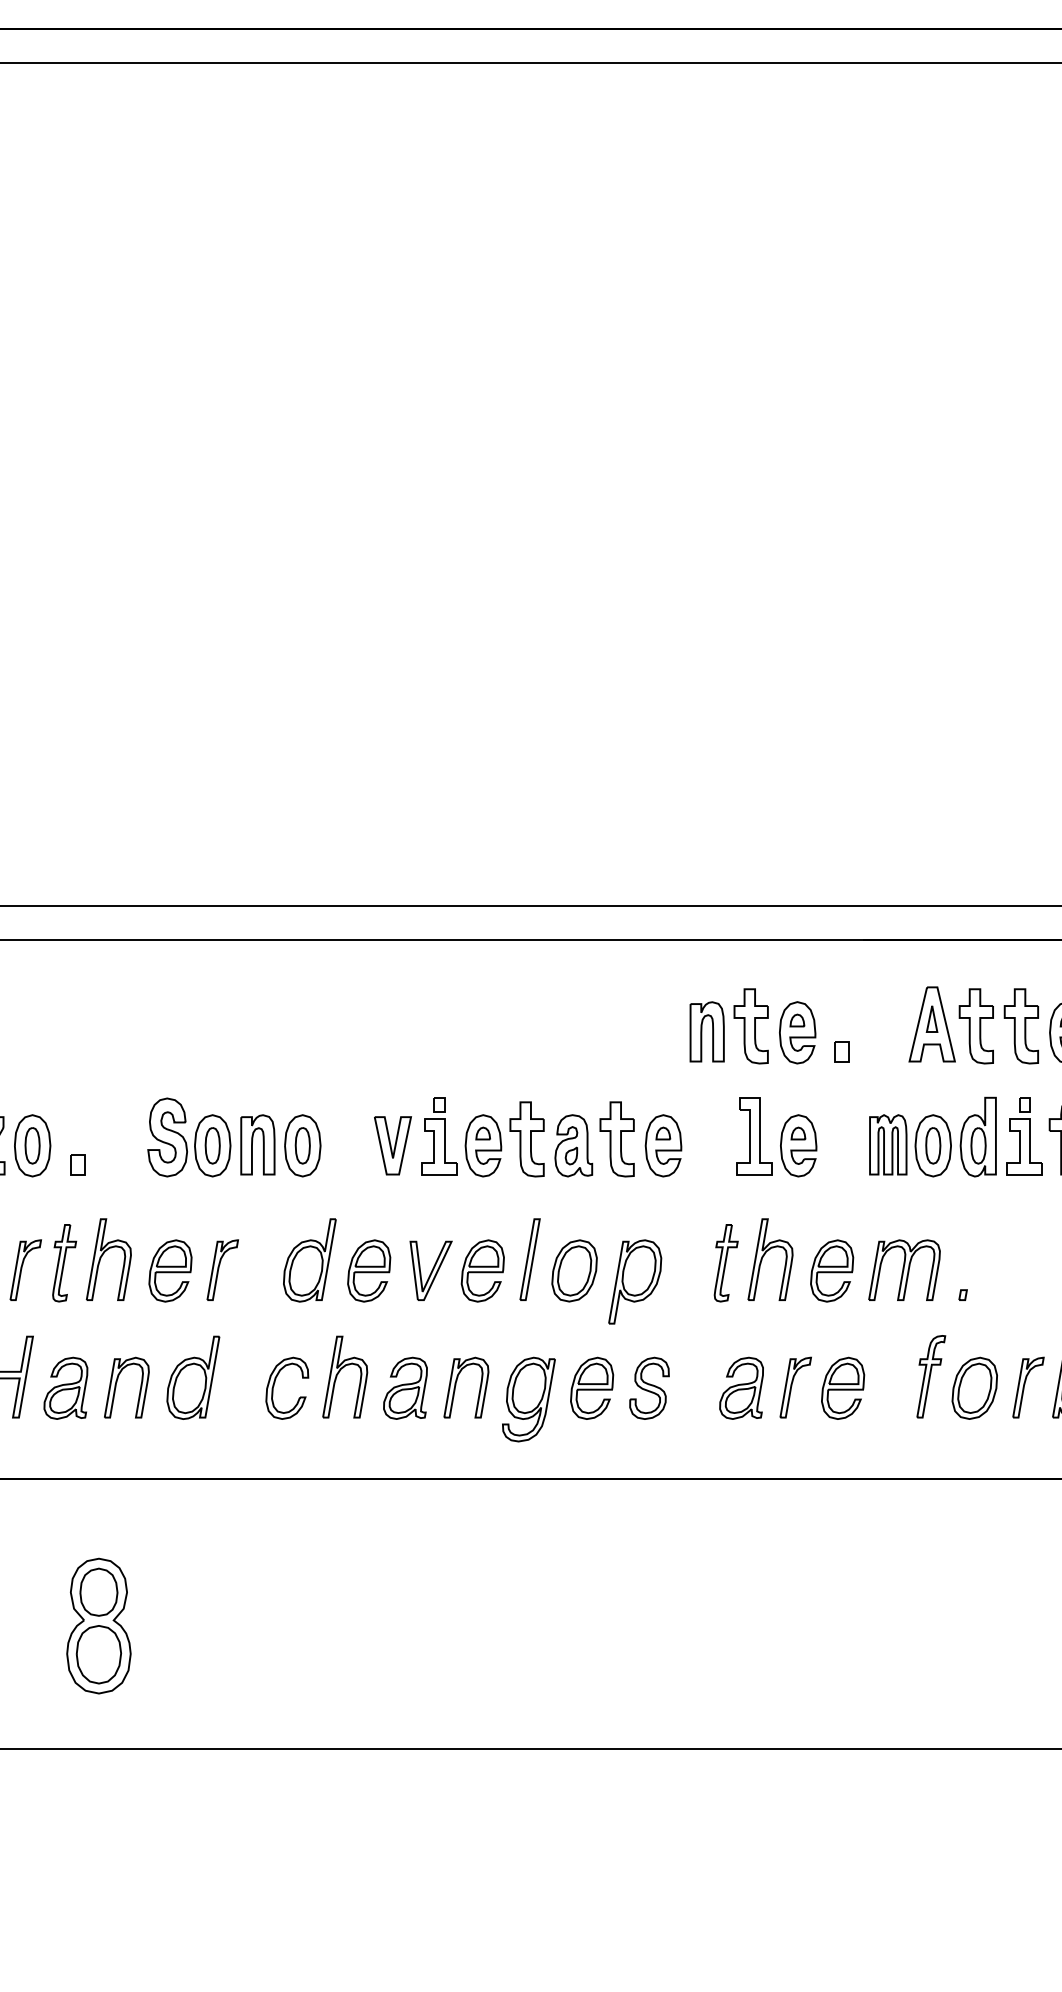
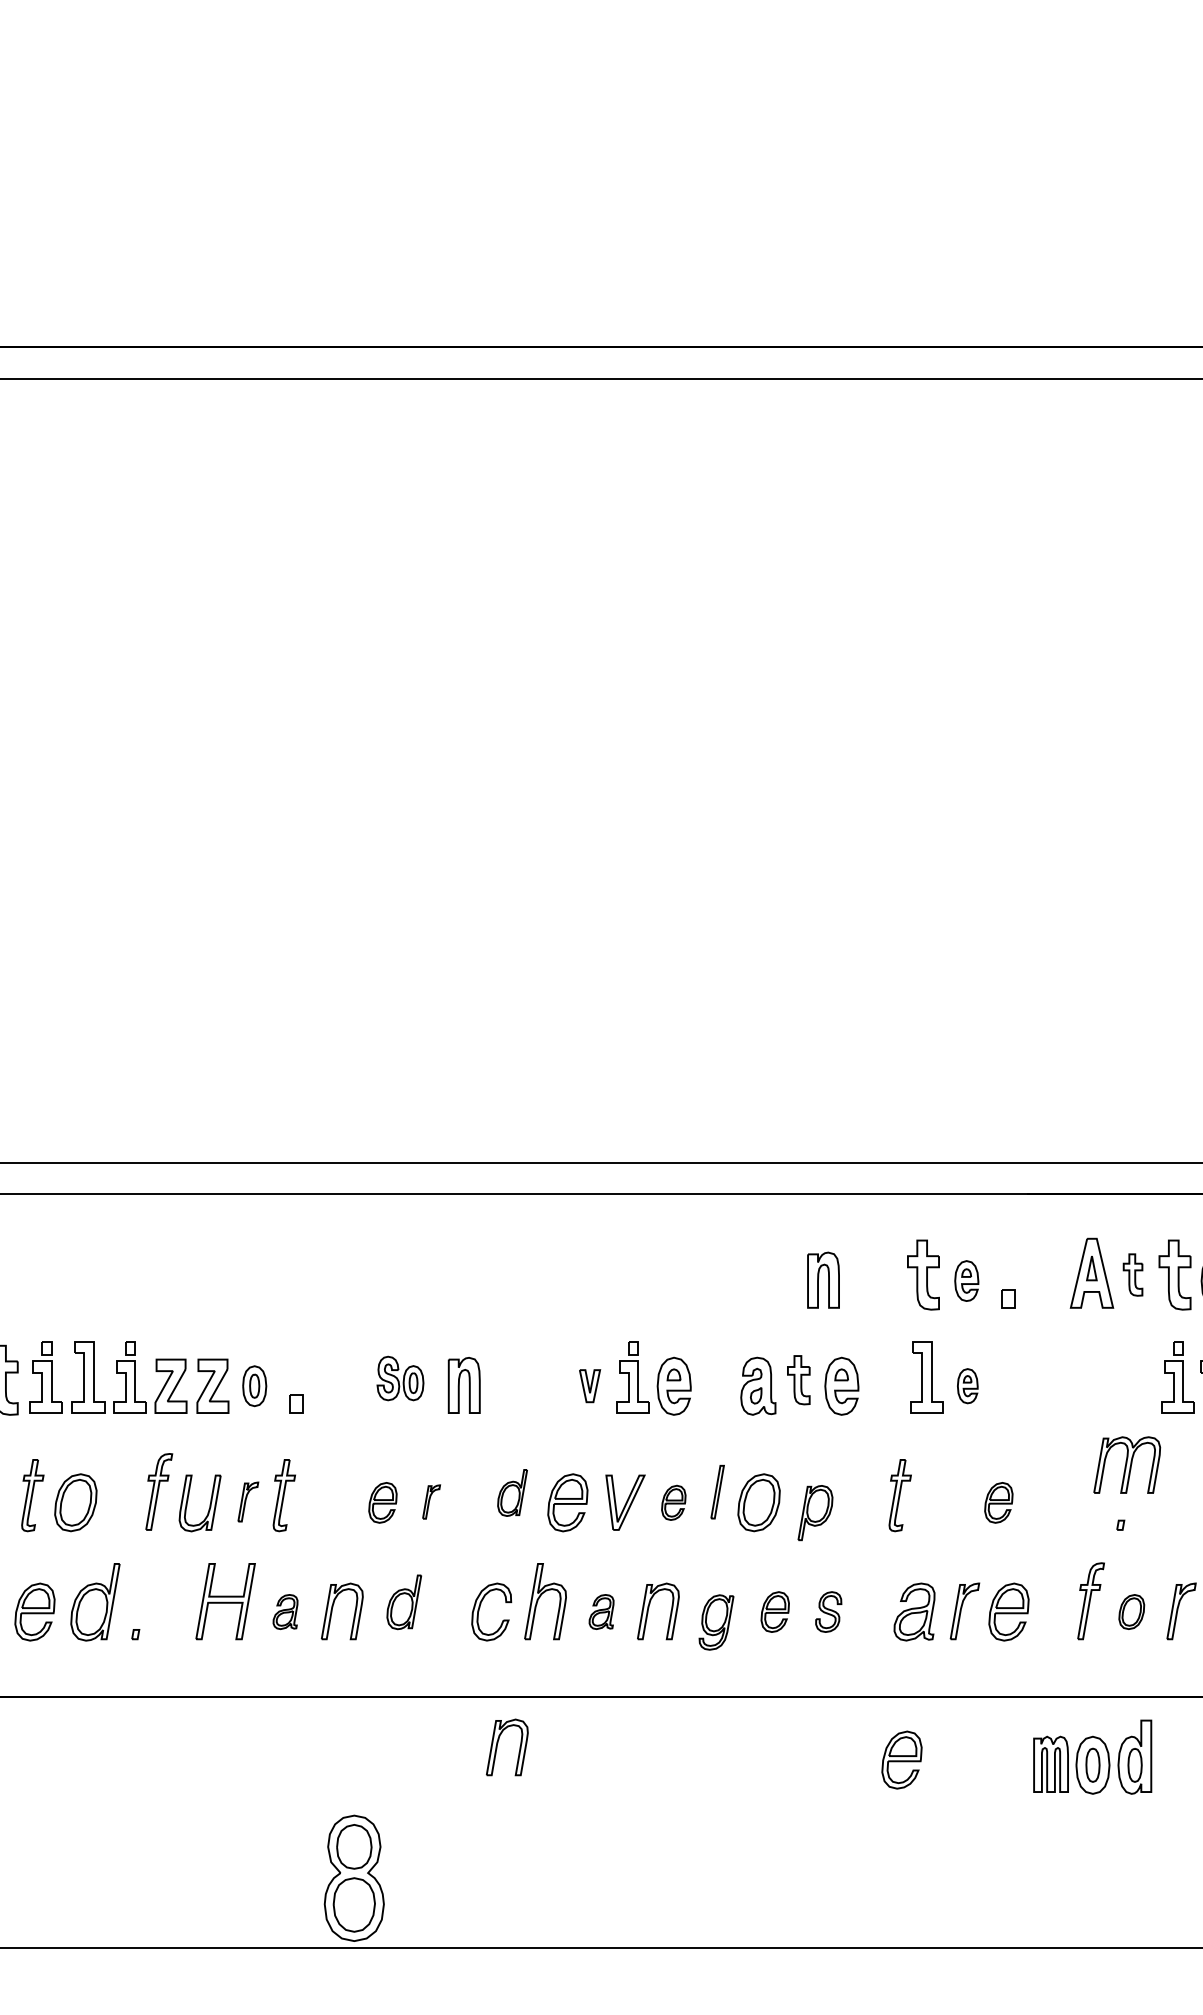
part: (975, 1025) -> (1132, 1274), size x0.6
part: (707, 1031) -> (823, 1279), moved
part: (797, 1032) -> (966, 1280), size x0.7
part: (932, 1136) -> (1092, 1756), moved
part: (189, 1137) -> (400, 1378), size x0.6
part: (526, 1138) -> (714, 1379), removed
part: (616, 1138) -> (798, 1379), size x0.7
part: (32, 1144) -> (254, 1385), size x0.7
part: (302, 1144) -> (505, 1385), removed
part: (392, 1144) -> (589, 1385), size x0.6
part: (798, 1144) -> (967, 1385), size x0.6
part: (108, 1258) -> (325, 1491), removed
part: (529, 1258) -> (717, 1491), size x0.7
part: (770, 1258) -> (941, 1491), removed
part: (309, 1259) -> (512, 1492), size x0.6
part: (26, 1269) -> (248, 1501), size x0.7
part: (222, 1269) -> (431, 1501), size x0.6
part: (904, 1269) -> (1127, 1464), moved
part: (170, 1270) -> (382, 1502), size x0.7
part: (482, 1270) -> (673, 1502), size x0.6
part: (831, 1270) -> (998, 1502), size x0.7
part: (635, 1281) -> (815, 1512), size x0.7
part: (193, 1378) -> (404, 1602), size x0.7
part: (65, 1387) -> (285, 1611), size x0.6
part: (405, 1387) -> (601, 1611), size x0.6
part: (591, 1387) -> (774, 1611), size x0.7
part: (649, 1387) -> (828, 1611), size x0.7
part: (974, 1387) -> (1131, 1611), size x0.6
part: (528, 1399) -> (716, 1622), size x0.7
part: (294, 1529) -> (498, 1743), added
part: (727, 1546) -> (901, 1759), added
part: (98, 1625) -> (353, 1877), moved

